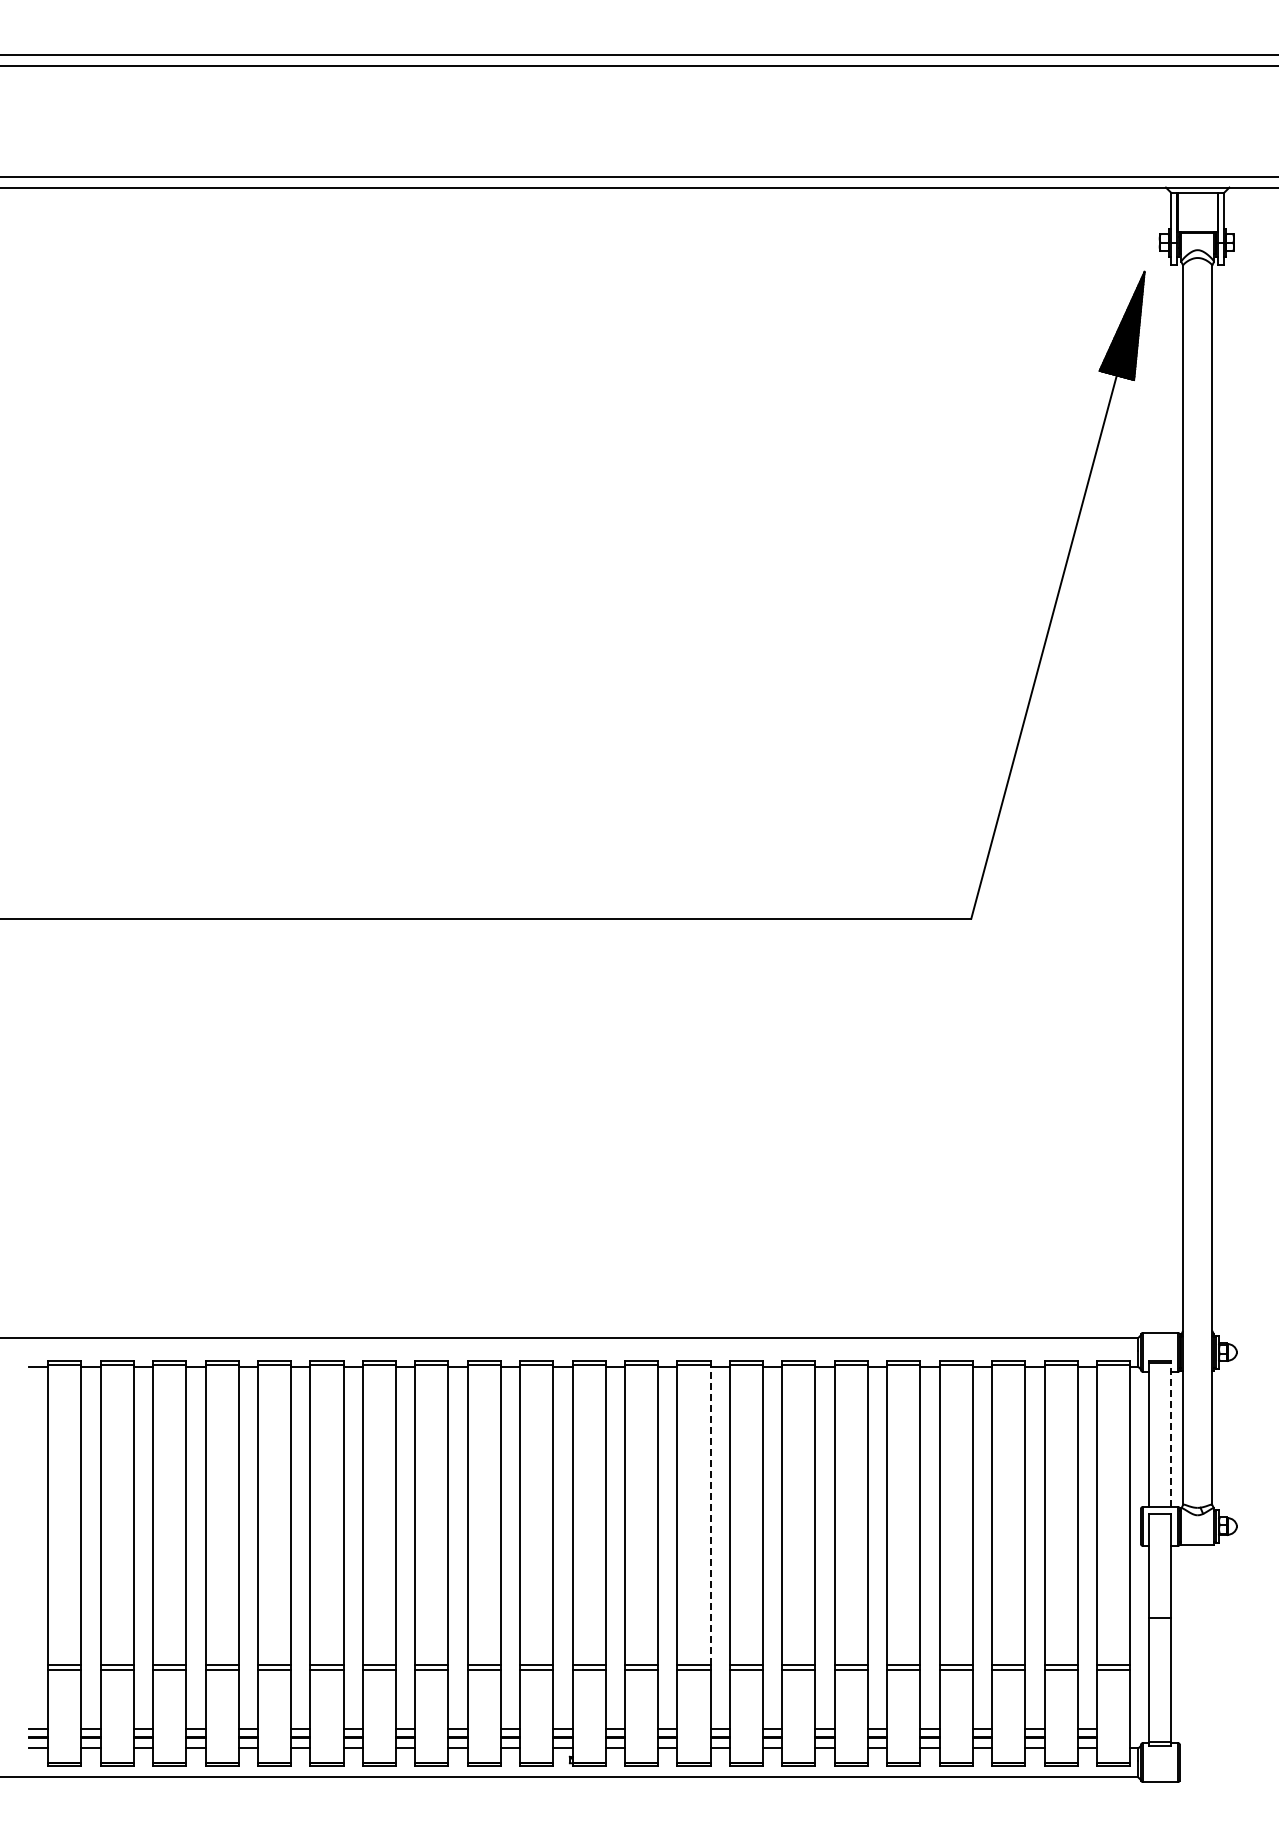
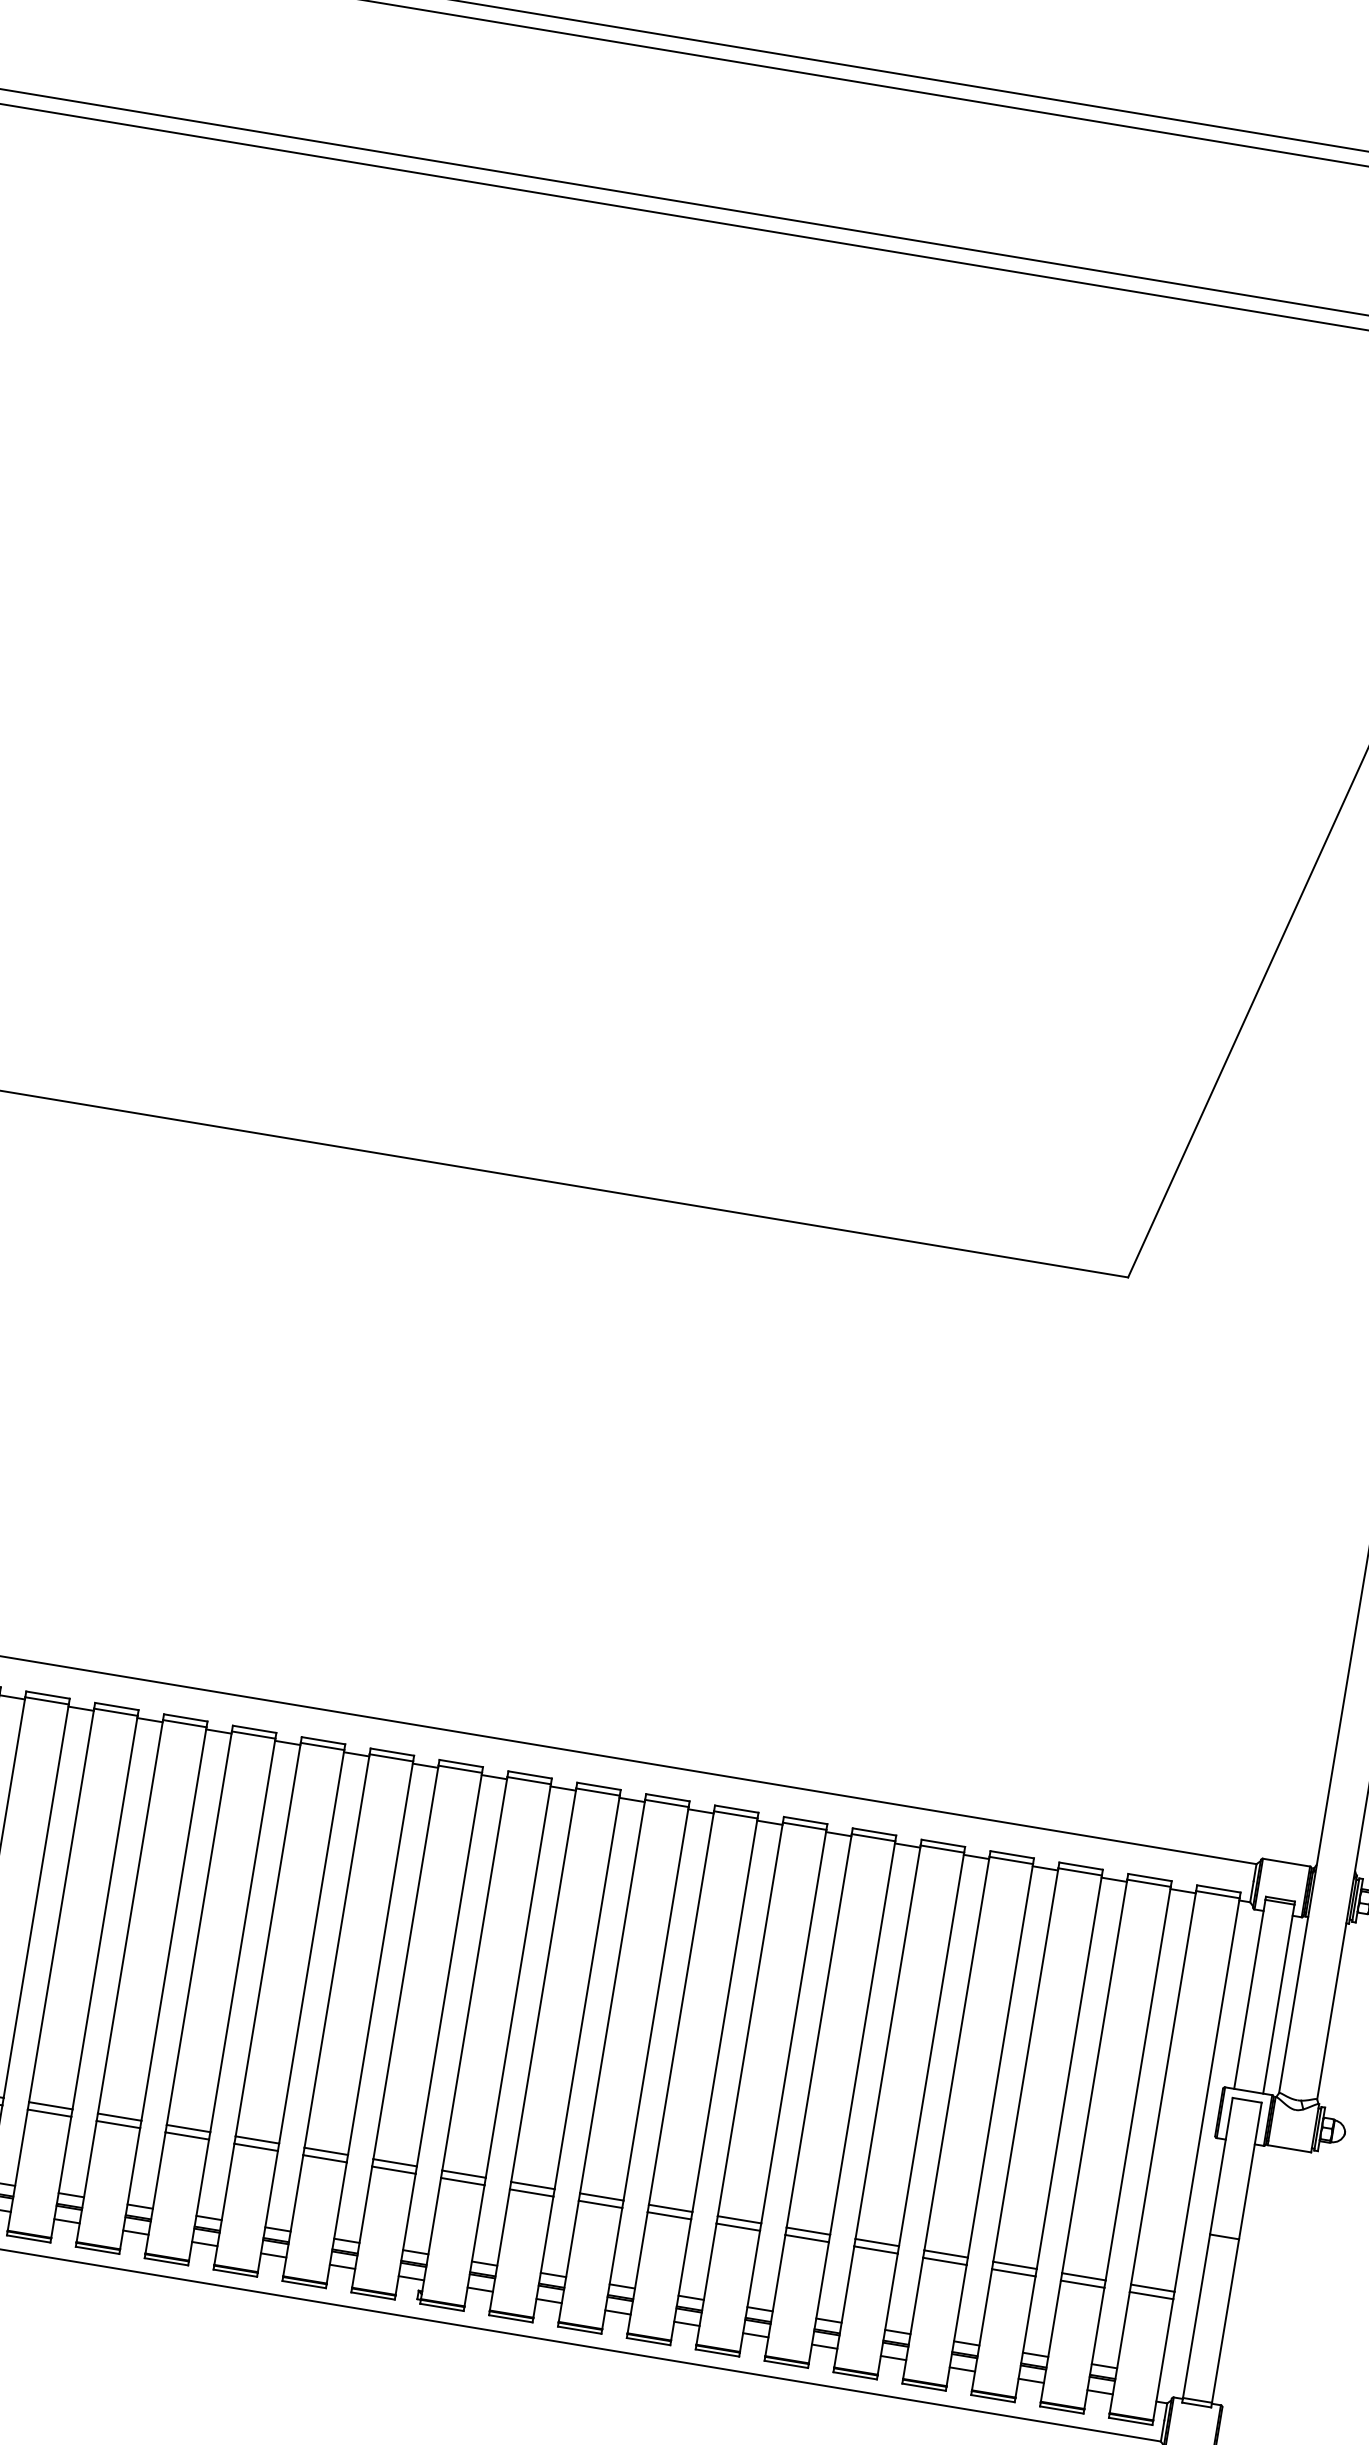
line: (1171, 1435) -> (1278, 1999), dashed -> solid
line: (710, 1515) -> (655, 2004), dashed -> solid

